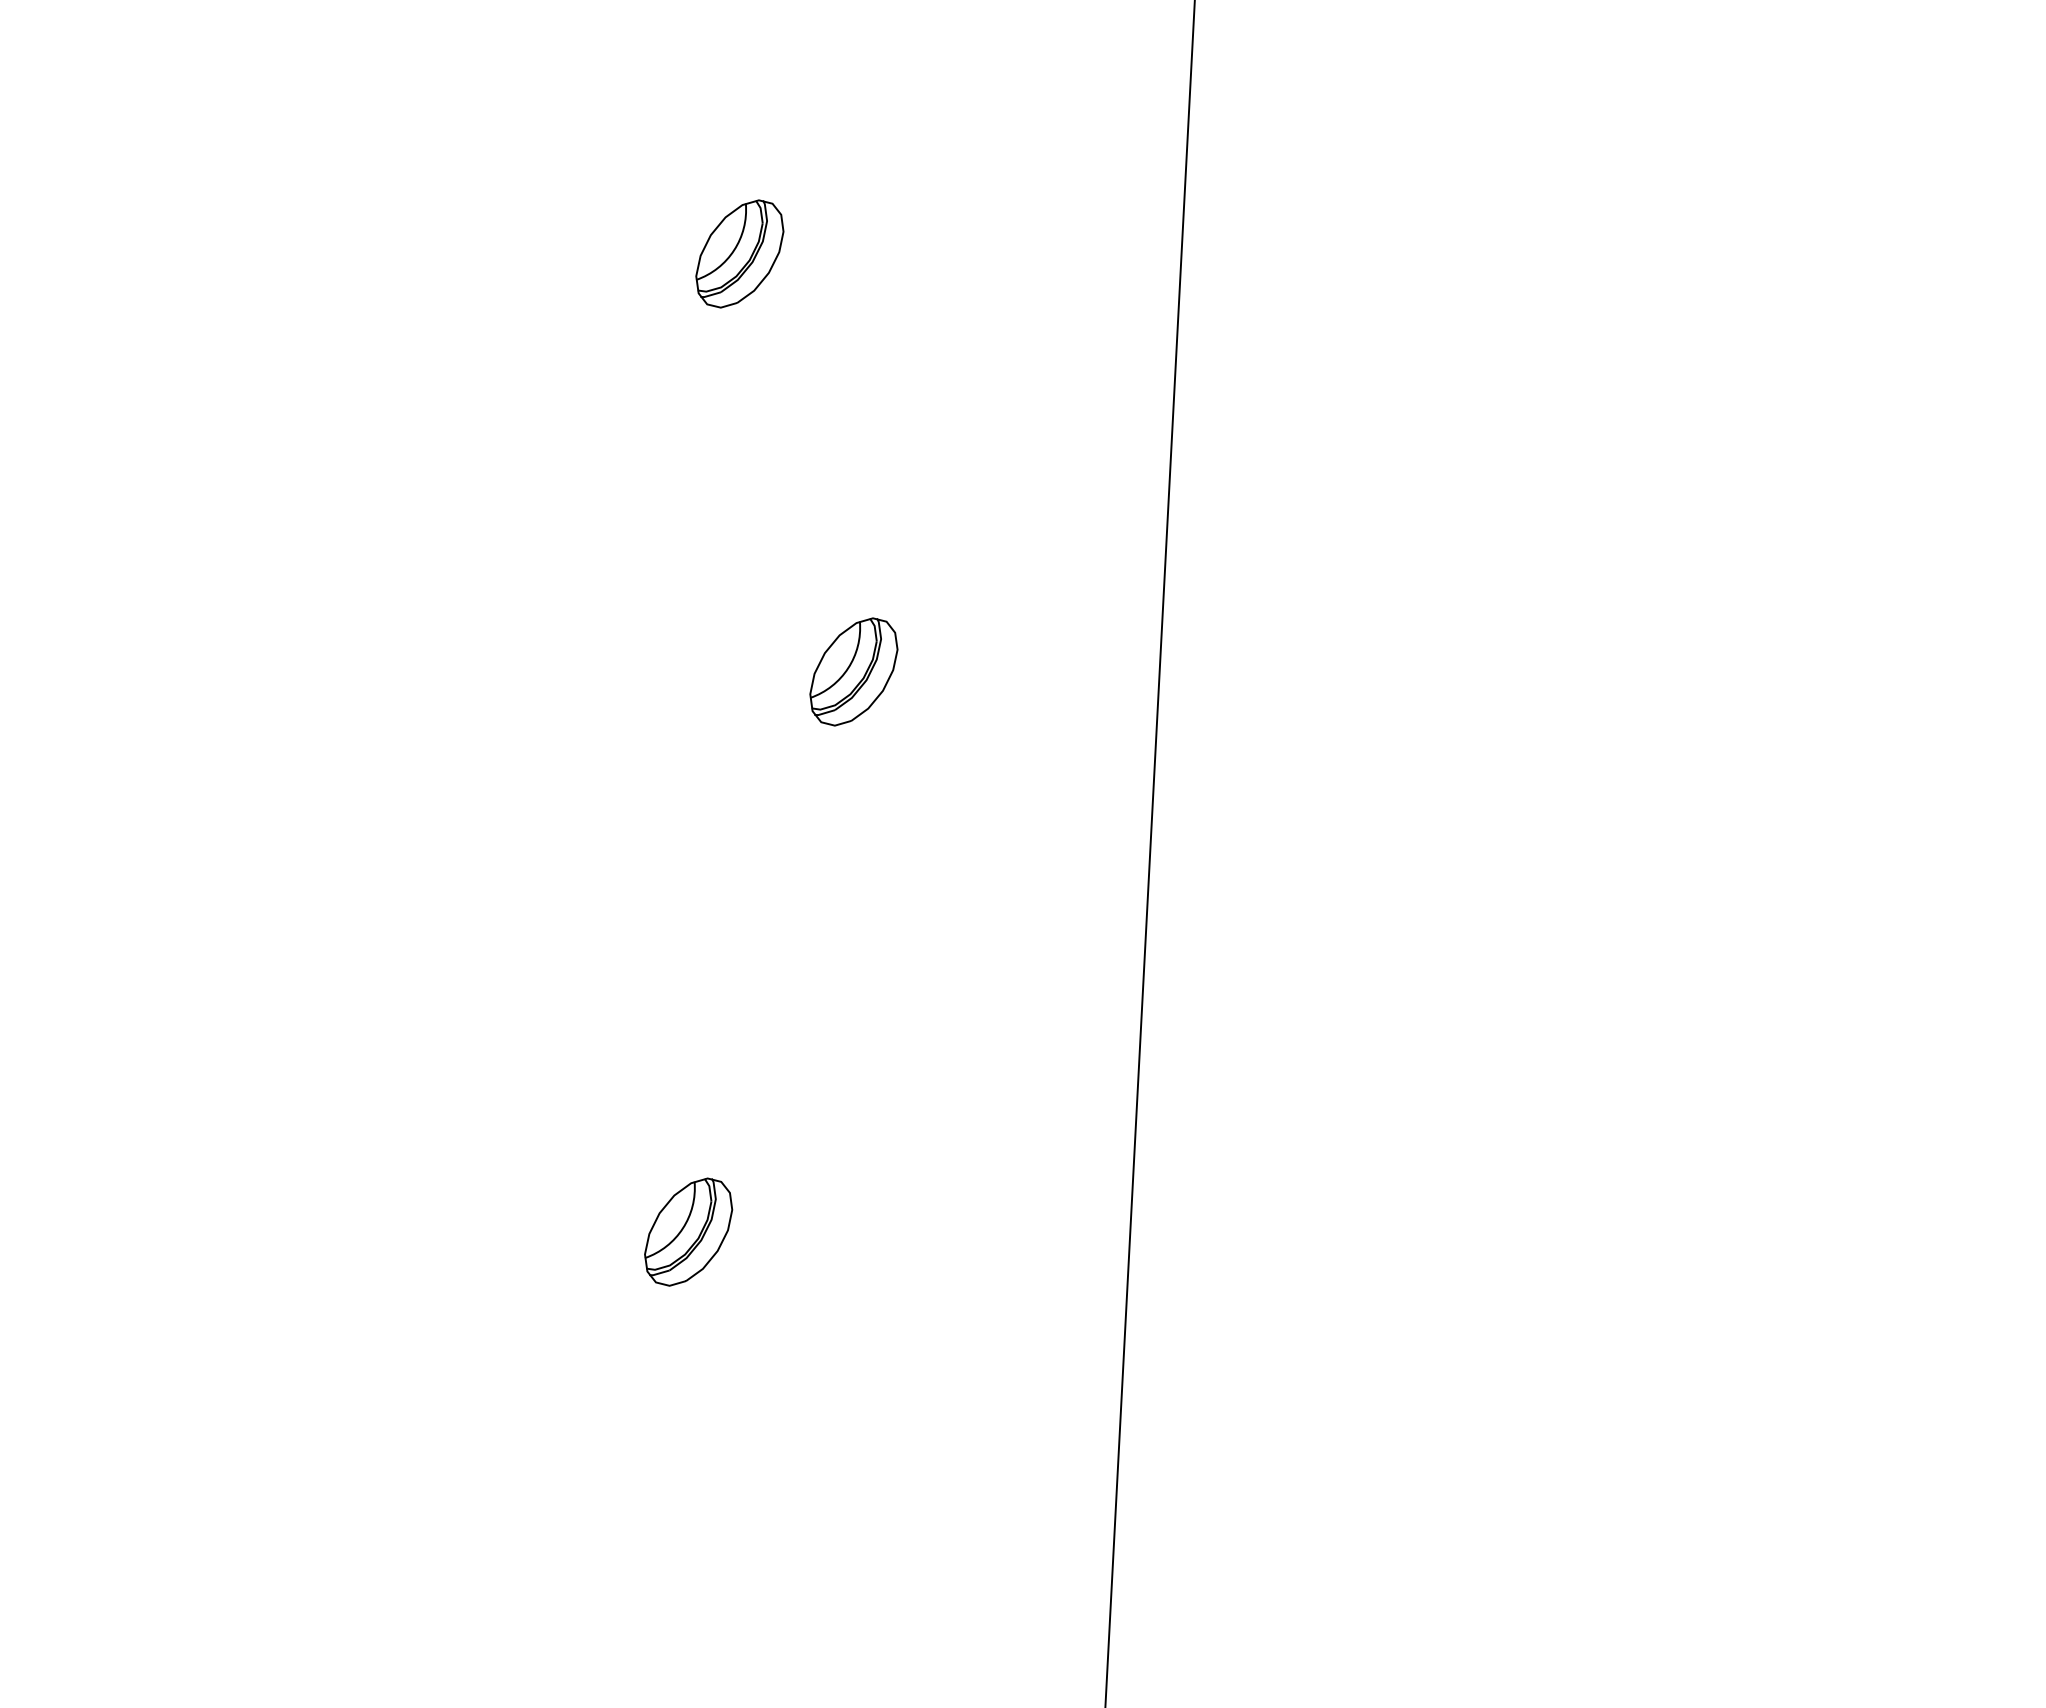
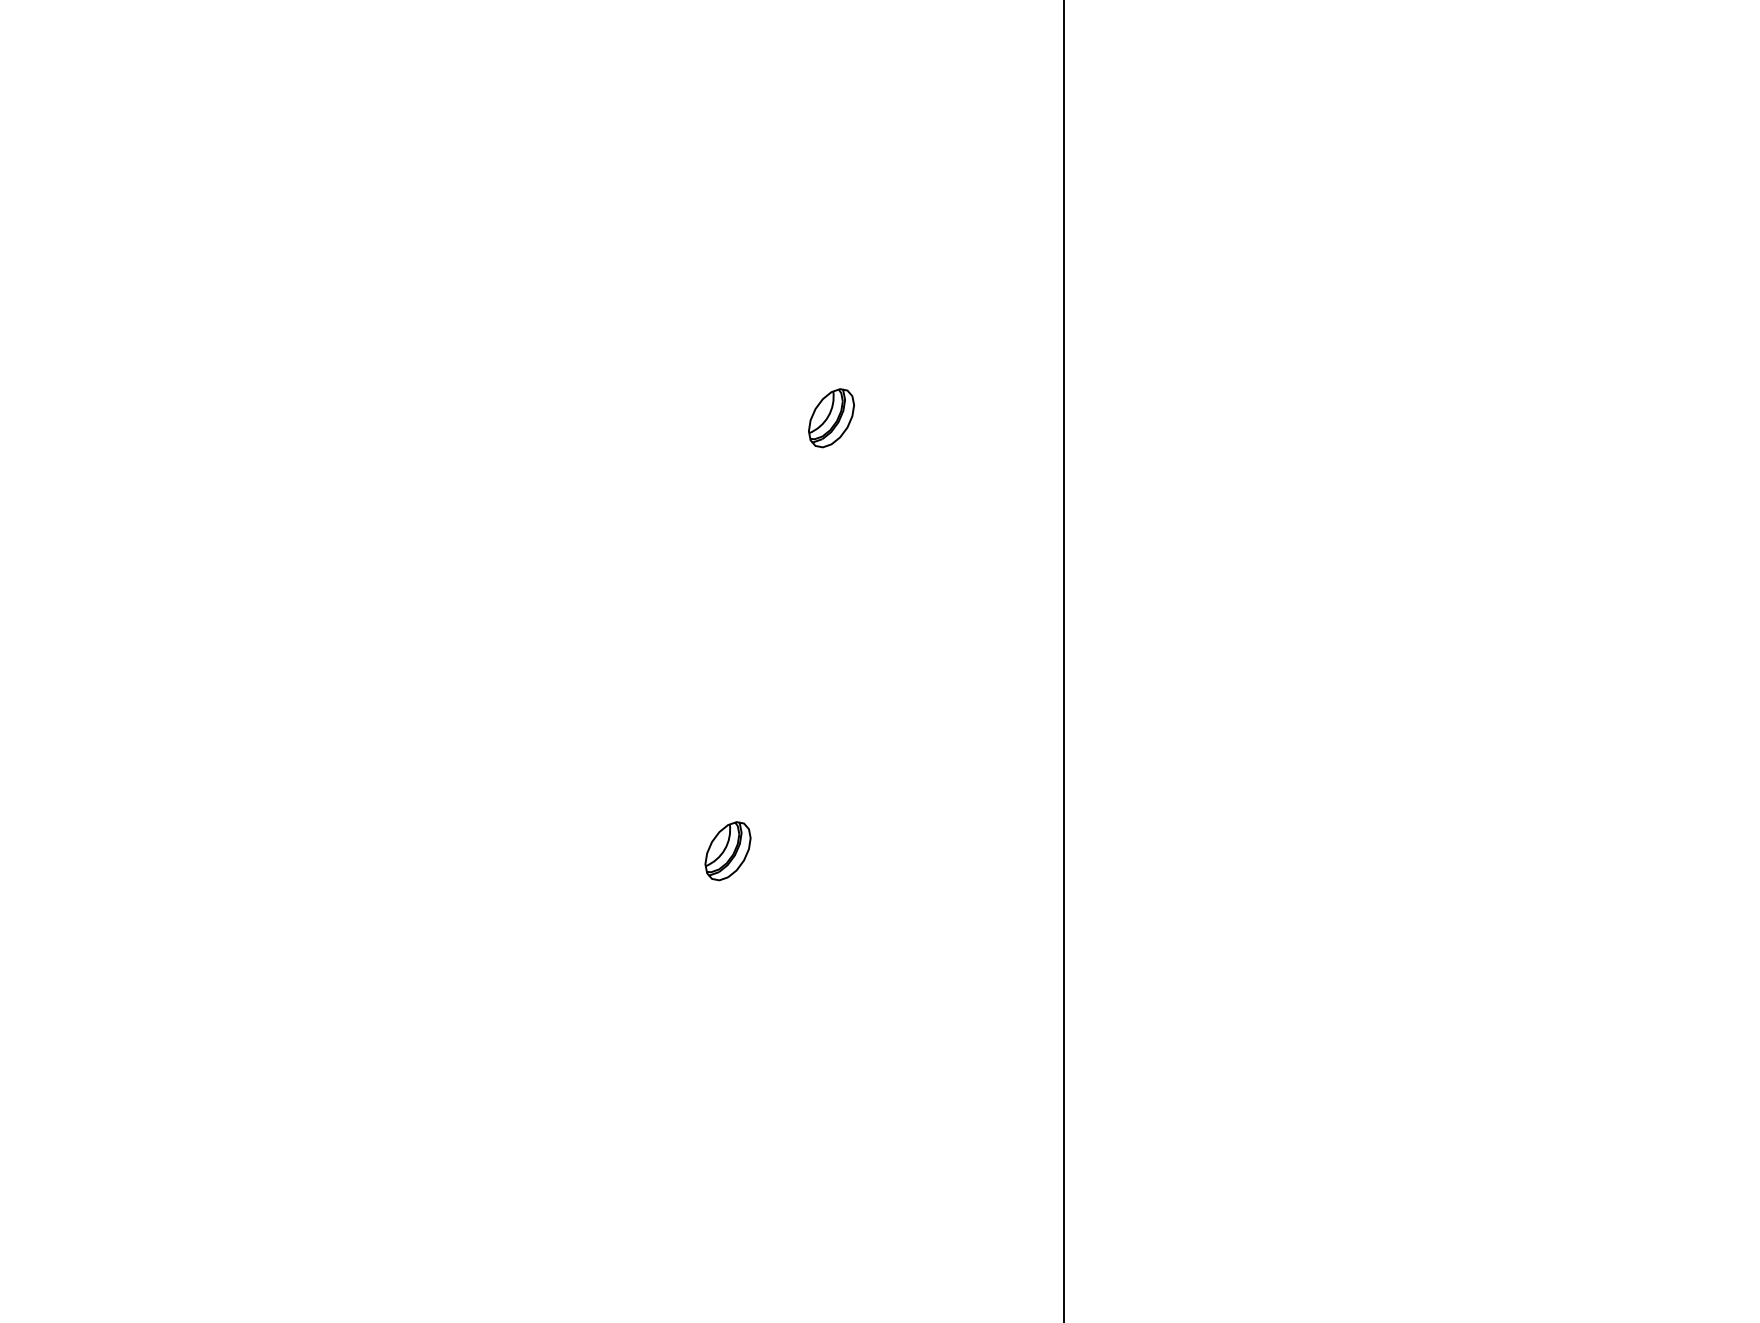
part: (739, 253) -> (727, 104), removed
part: (853, 670) -> (831, 417), size x0.7
part: (687, 1231) -> (727, 850), size x0.7

